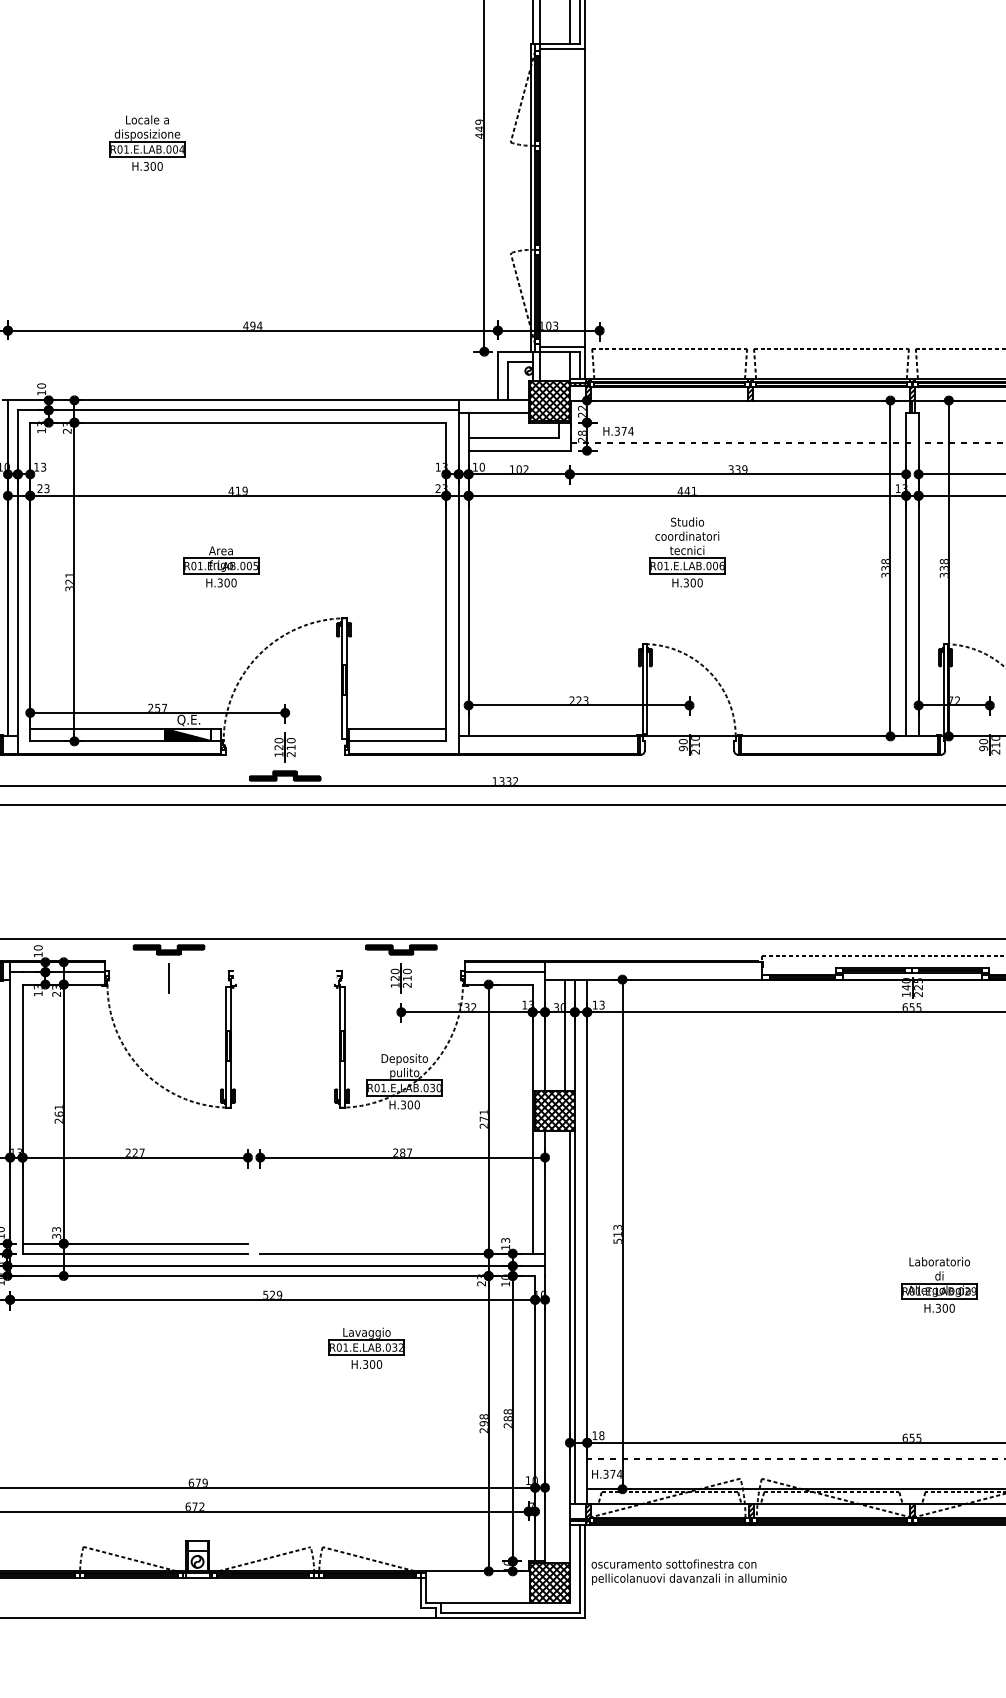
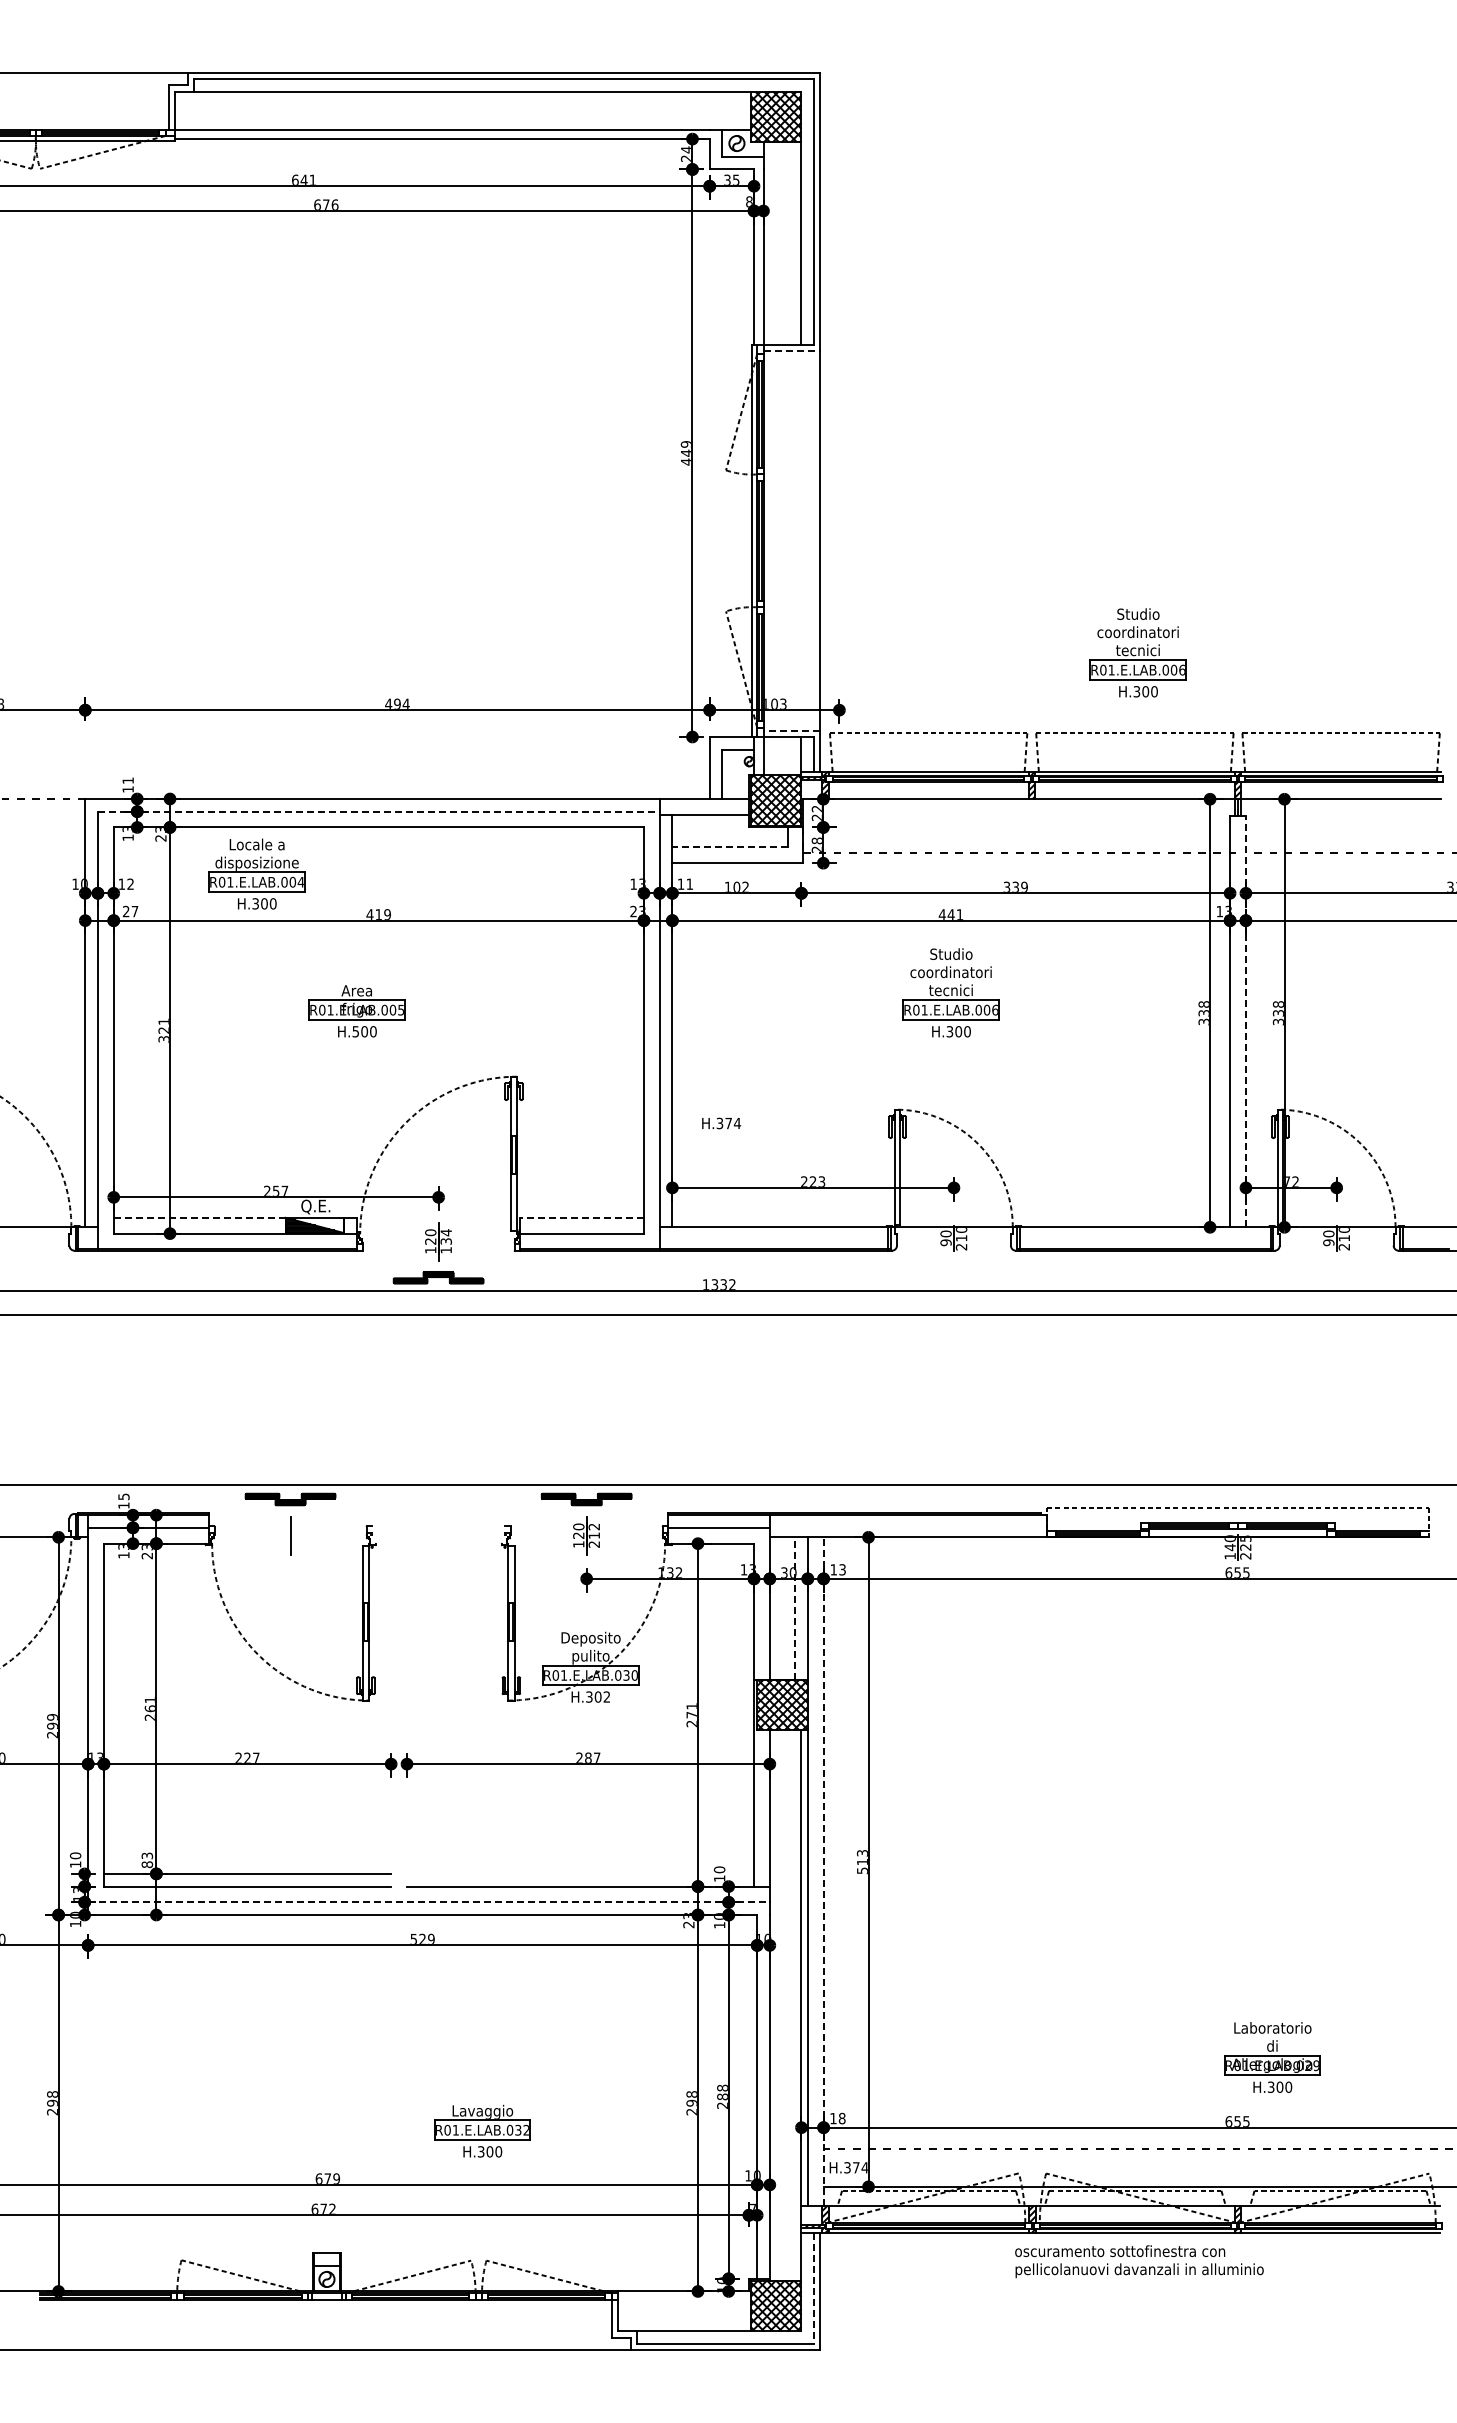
line: (562, 49) -> (792, 351), solid -> dashed
part: (147, 142) -> (256, 873), moved
part: (833, 285) -> (1137, 652), added
line: (562, 346) -> (791, 730), solid -> dashed
text: (41, 385) -> (127, 780), 10 -> 11
line: (238, 410) -> (378, 811), solid -> dashed
text: (618, 431) -> (721, 1123), moved
line: (513, 438) -> (729, 847), solid -> dashed
text: (482, 466) -> (689, 883), 10 -> 11
text: (43, 467) -> (130, 884), 13 -> 12
text: (46, 488) -> (134, 911), 23 -> 27
line: (918, 574) -> (1245, 1021), solid -> dashed
text: (220, 582) -> (356, 1031), H.300 -> H.500
line: (97, 728) -> (199, 1217), solid -> dashed
line: (398, 728) -> (582, 1217), solid -> dashed
text: (290, 747) -> (445, 1241), 210 -> 134
text: (37, 947) -> (123, 1496), 10 -> 15
text: (406, 971) -> (593, 1526), 210 -> 212
line: (565, 1035) -> (795, 1608), solid -> dashed
text: (416, 1104) -> (606, 1696), H.300 -> H.302
text: (55, 1236) -> (146, 1864), 33 -> 83
text: (505, 1240) -> (719, 1869), 13 -> 10
line: (587, 1241) -> (823, 1871), solid -> dashed
line: (277, 1266) -> (428, 1902), solid -> dashed
part: (939, 1284) -> (1272, 2057), moved
part: (366, 1347) -> (482, 2130), moved
line: (580, 1569) -> (814, 2288), solid -> dashed
text: (689, 1572) -> (1139, 2261), moved

